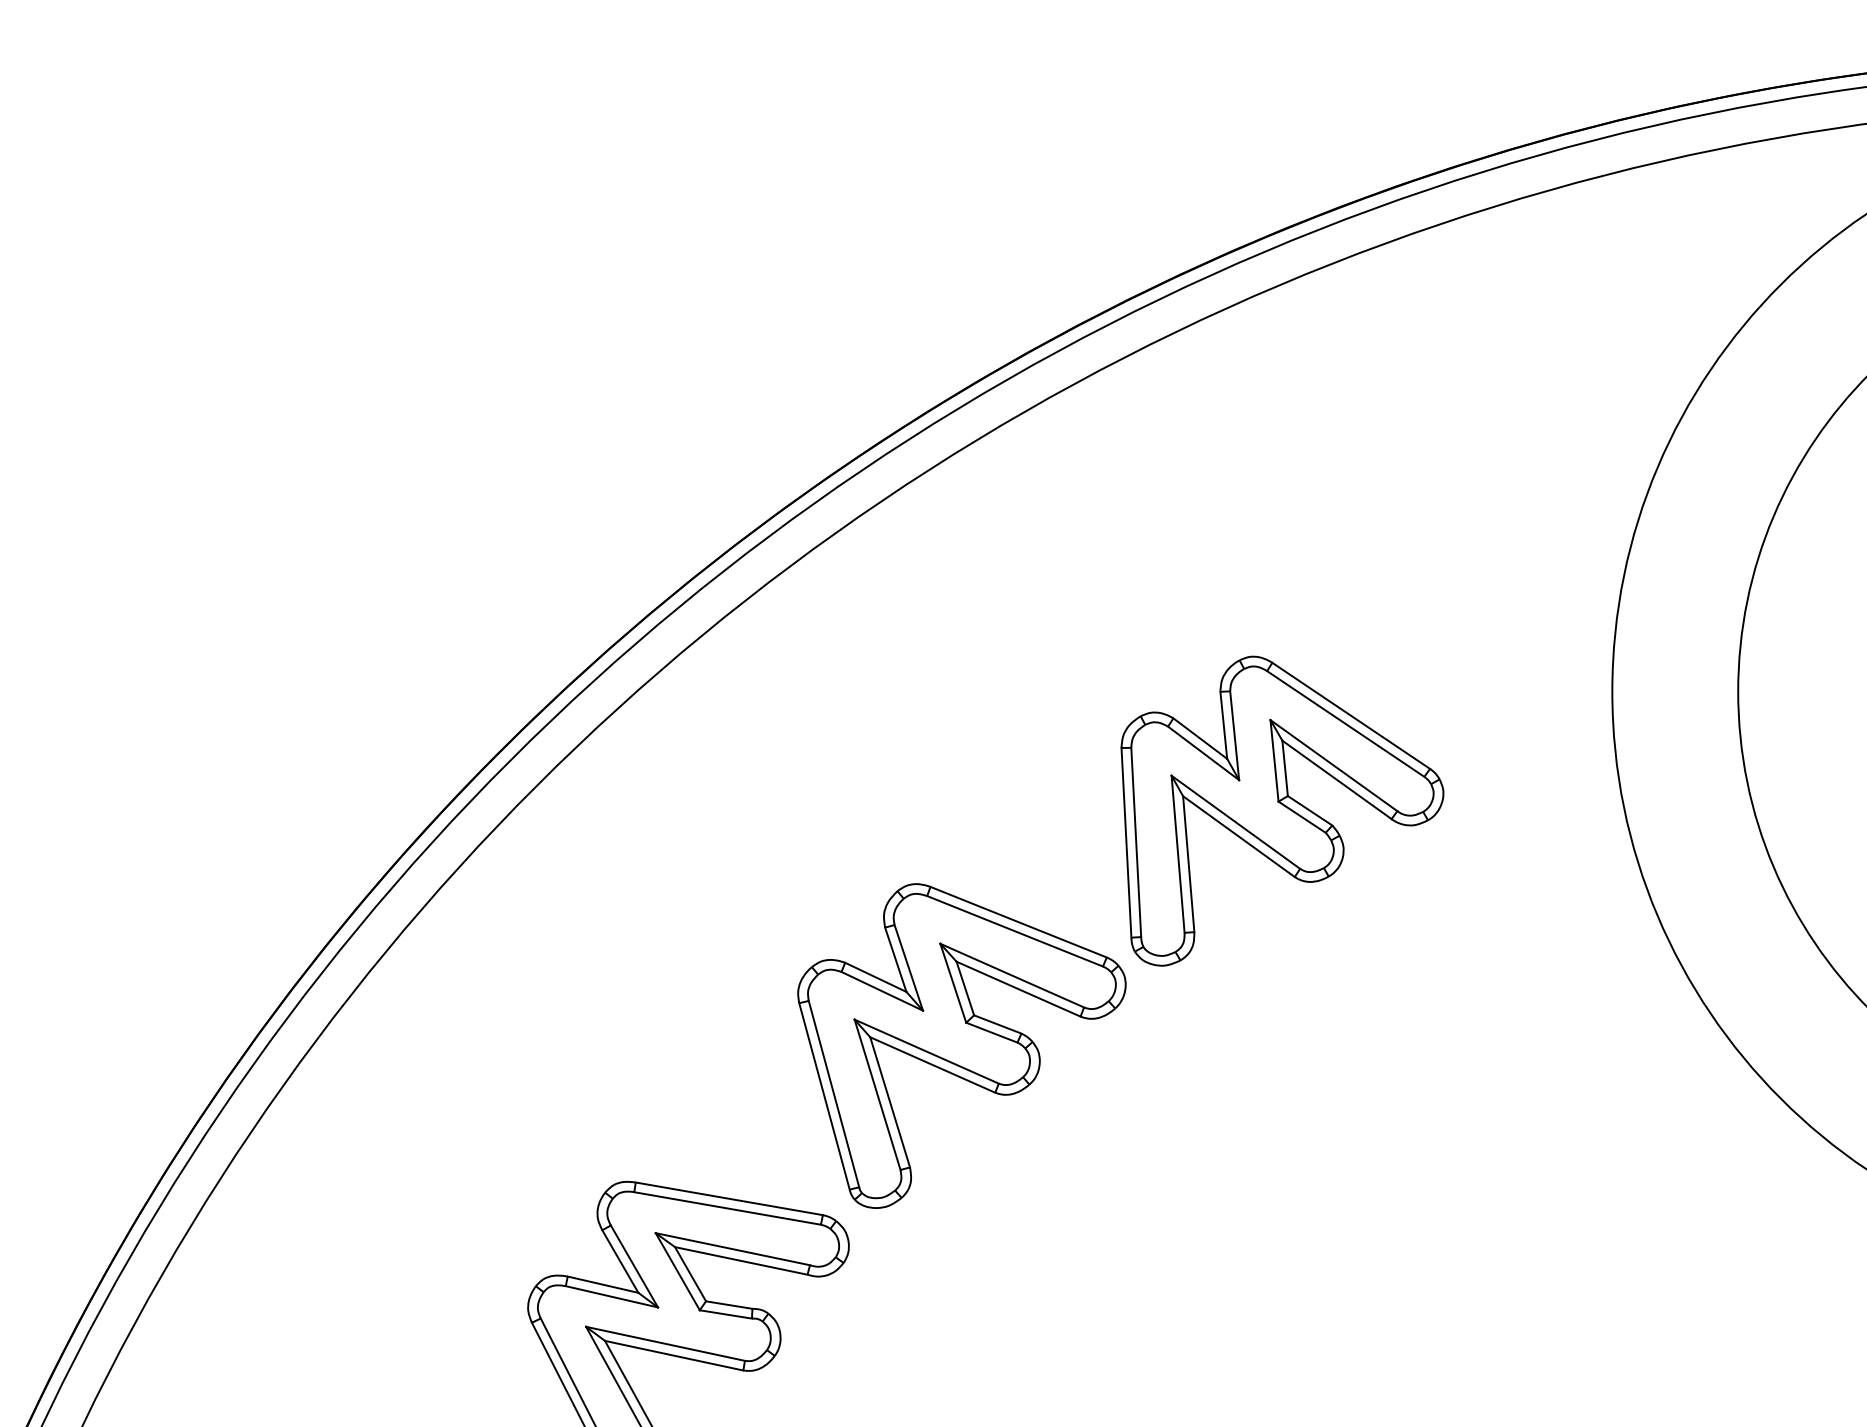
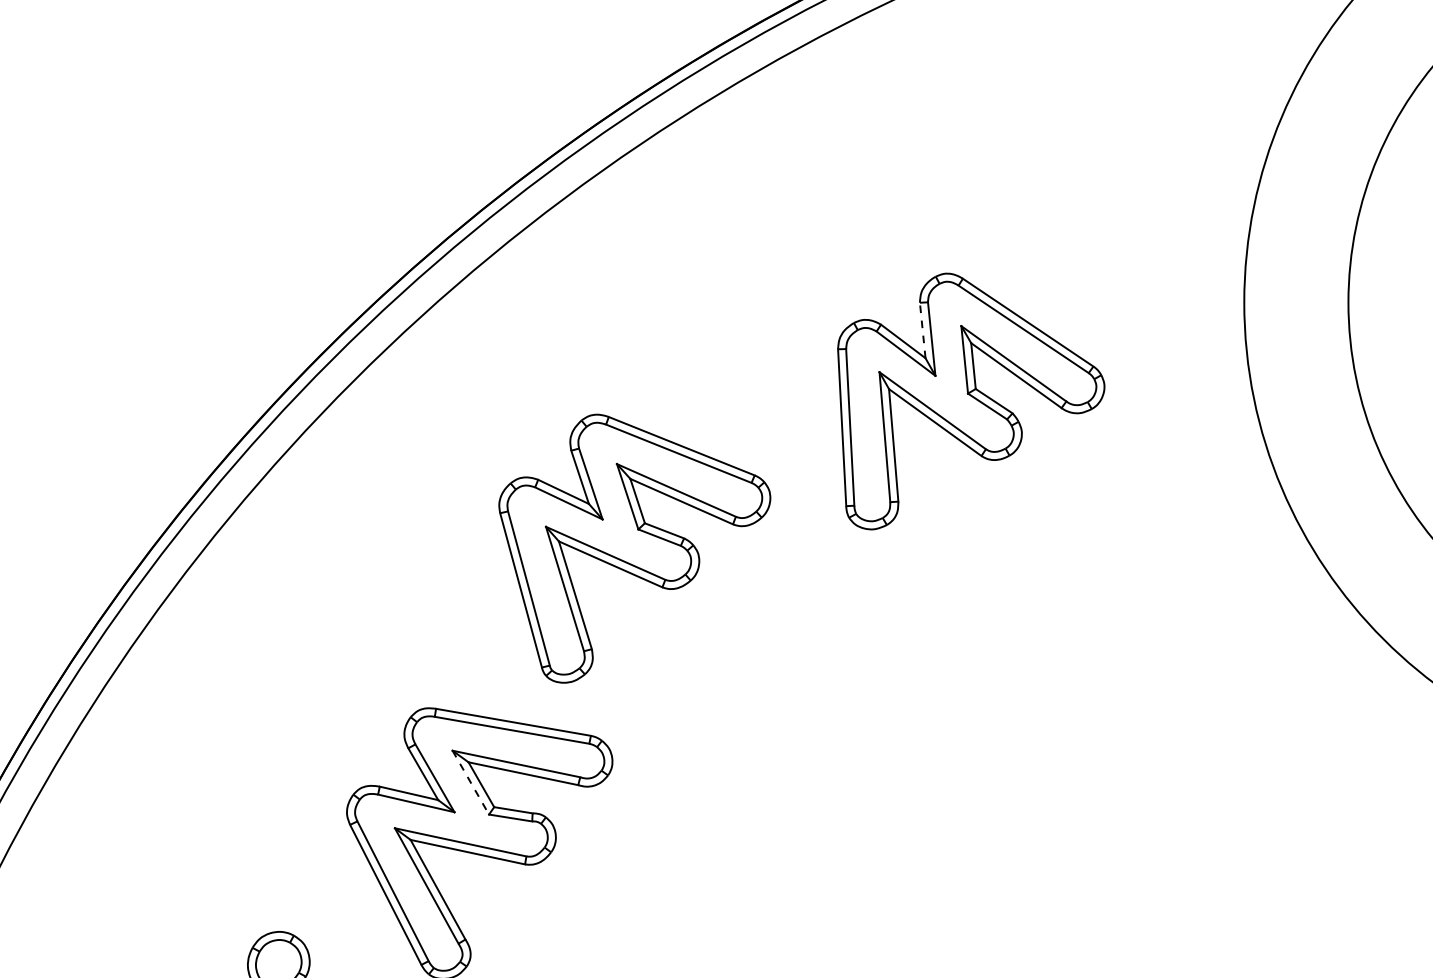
line: (1223, 725) -> (922, 330), solid -> dashed
part: (961, 1045) -> (634, 548), moved
line: (678, 1272) -> (471, 783), solid -> dashed

